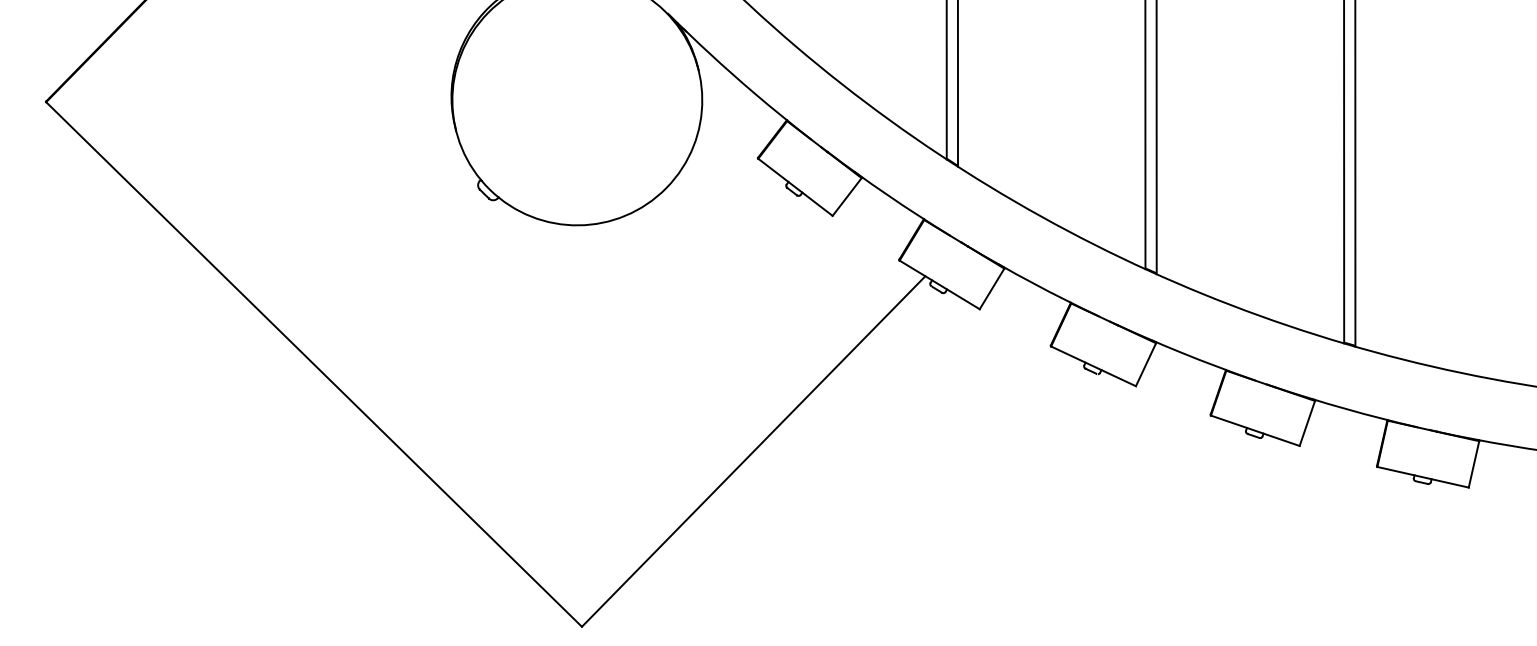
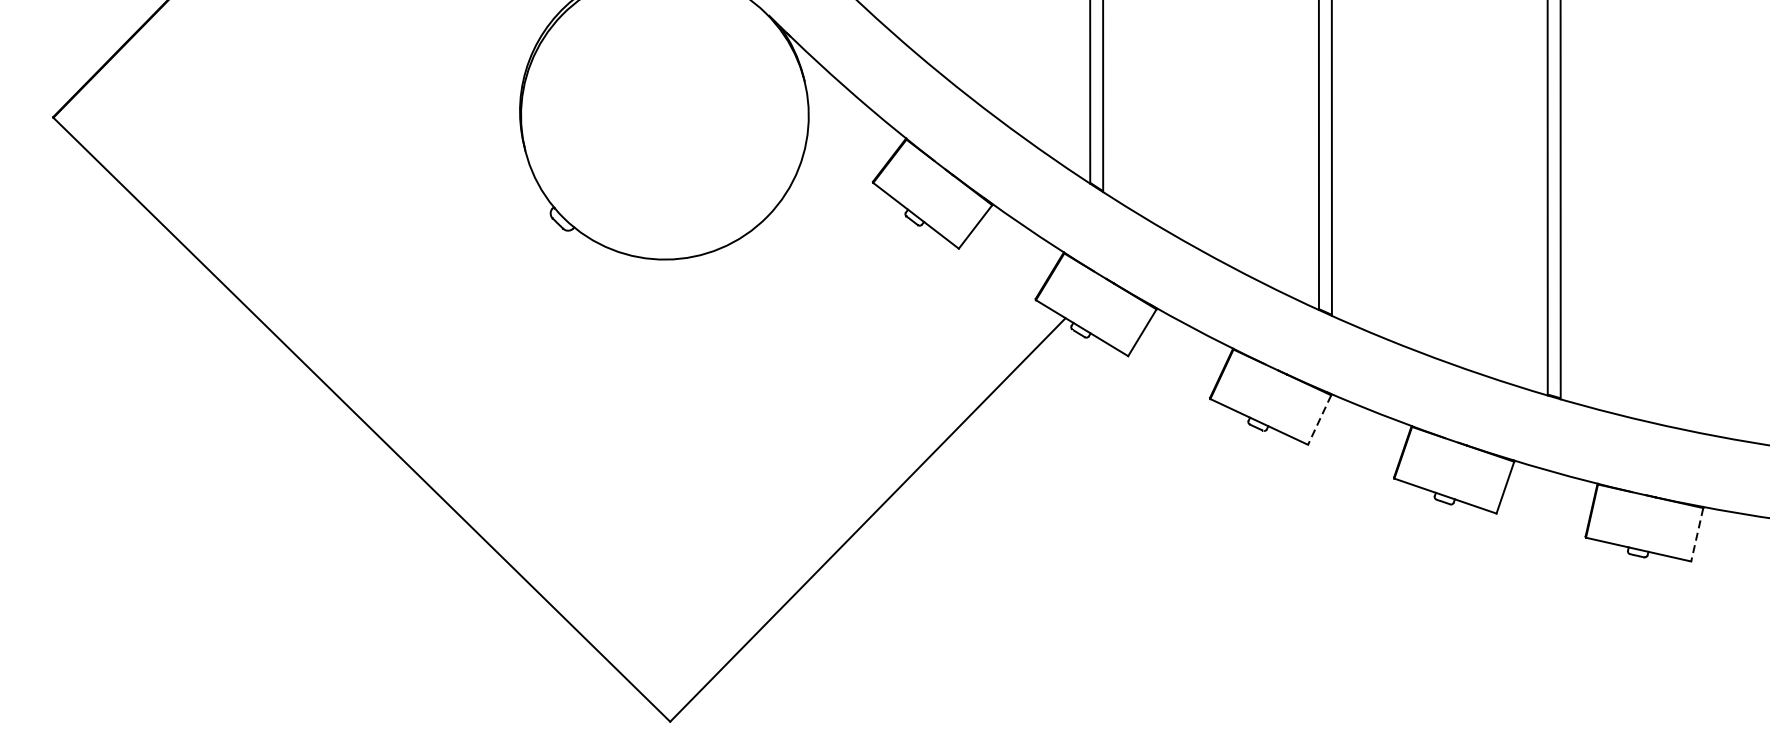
line: (1146, 364) -> (1320, 419), solid -> dashed
line: (1474, 464) -> (1697, 534), solid -> dashed

